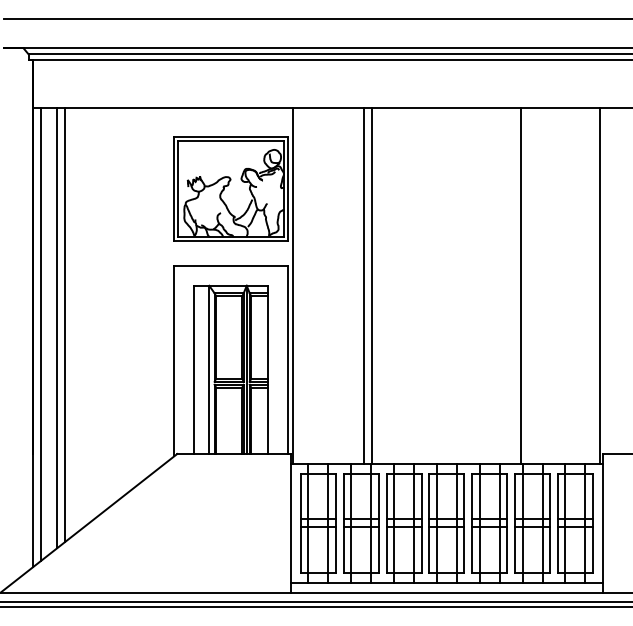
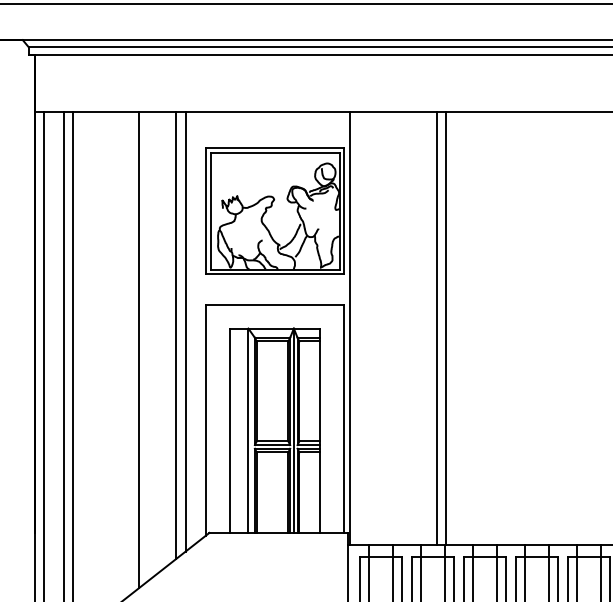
line: (157, 288) -> (185, 331), added
line: (149, 291) -> (175, 335), added
line: (119, 303) -> (139, 350), added

